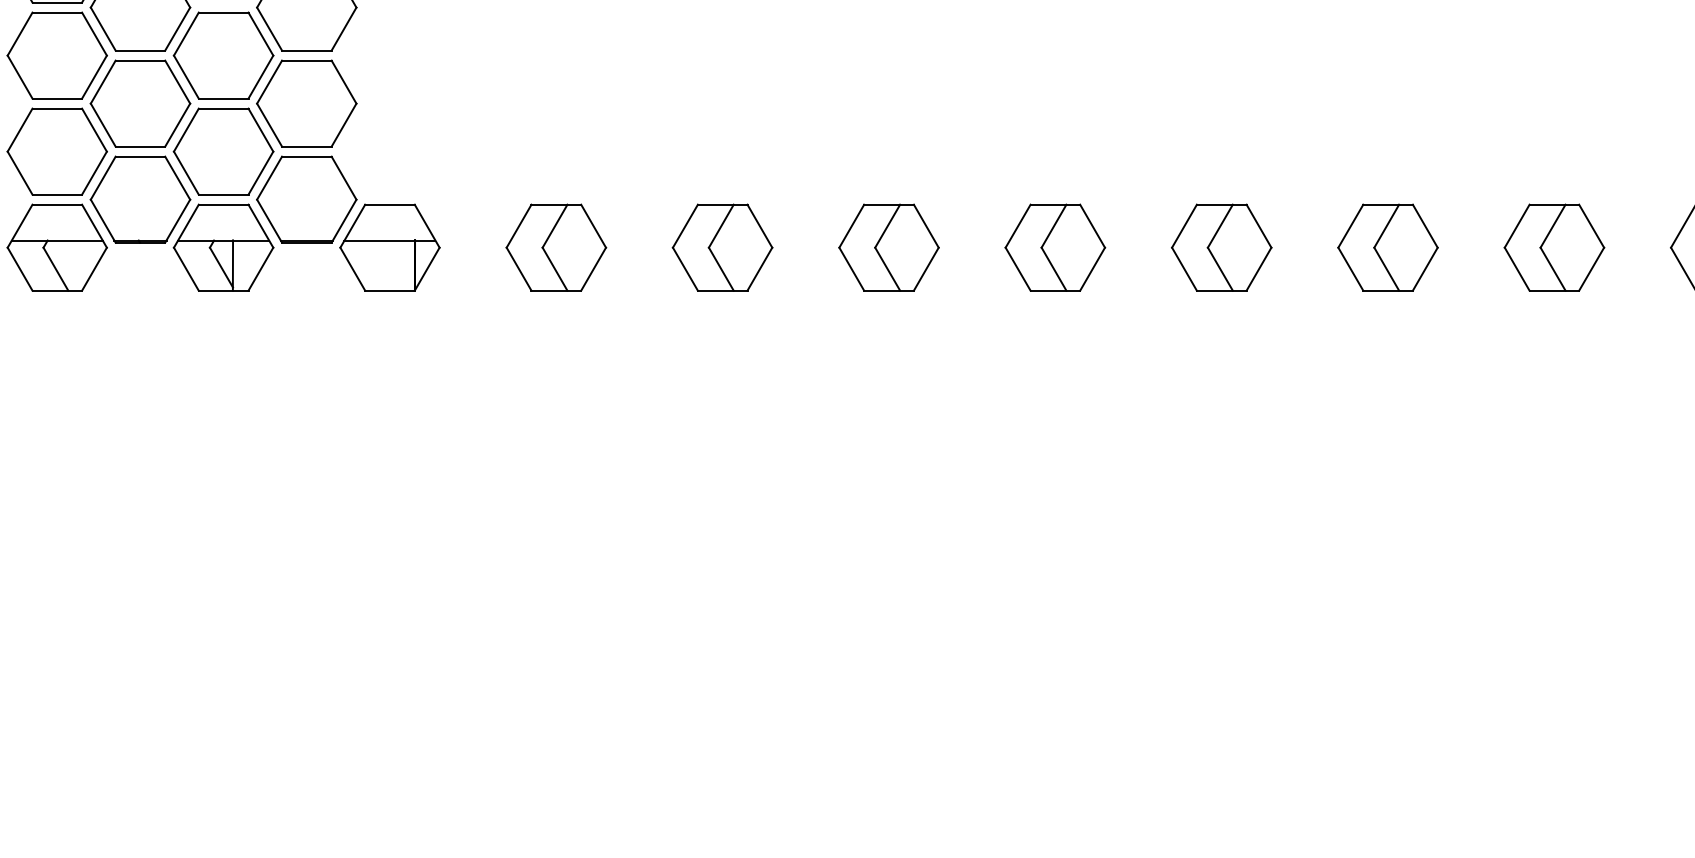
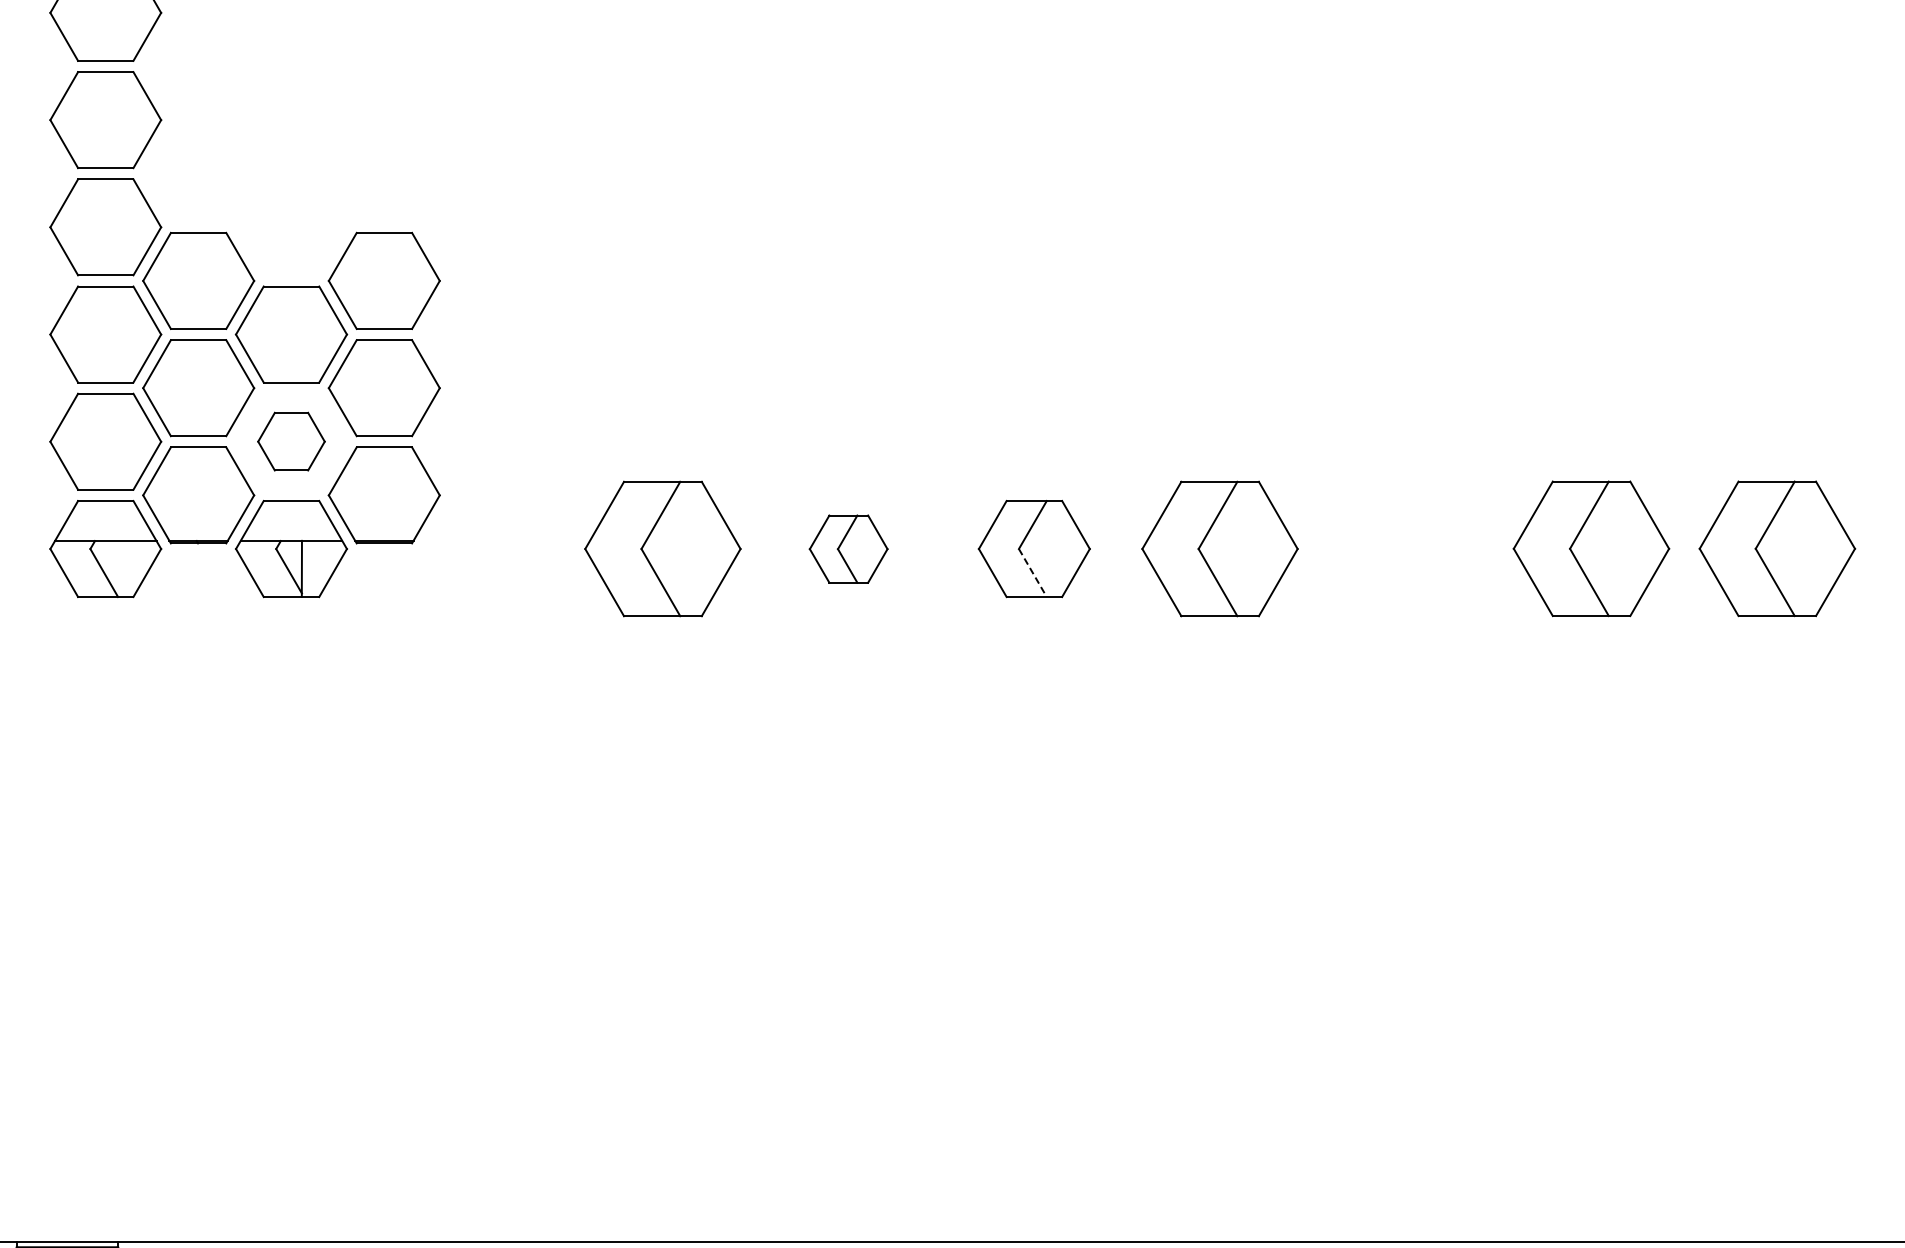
part: (223, 151) -> (291, 441), size x0.6
part: (555, 247) -> (662, 548), size x1.4
part: (1054, 247) -> (1219, 548), size x1.4
part: (1221, 247) -> (1405, 548), removed
part: (389, 248) -> (476, 549), removed
part: (722, 248) -> (848, 549), size x0.7
part: (1388, 248) -> (1591, 549), size x1.4
part: (1553, 248) -> (1776, 549), size x1.4
line: (887, 269) -> (1032, 573), solid -> dashed

